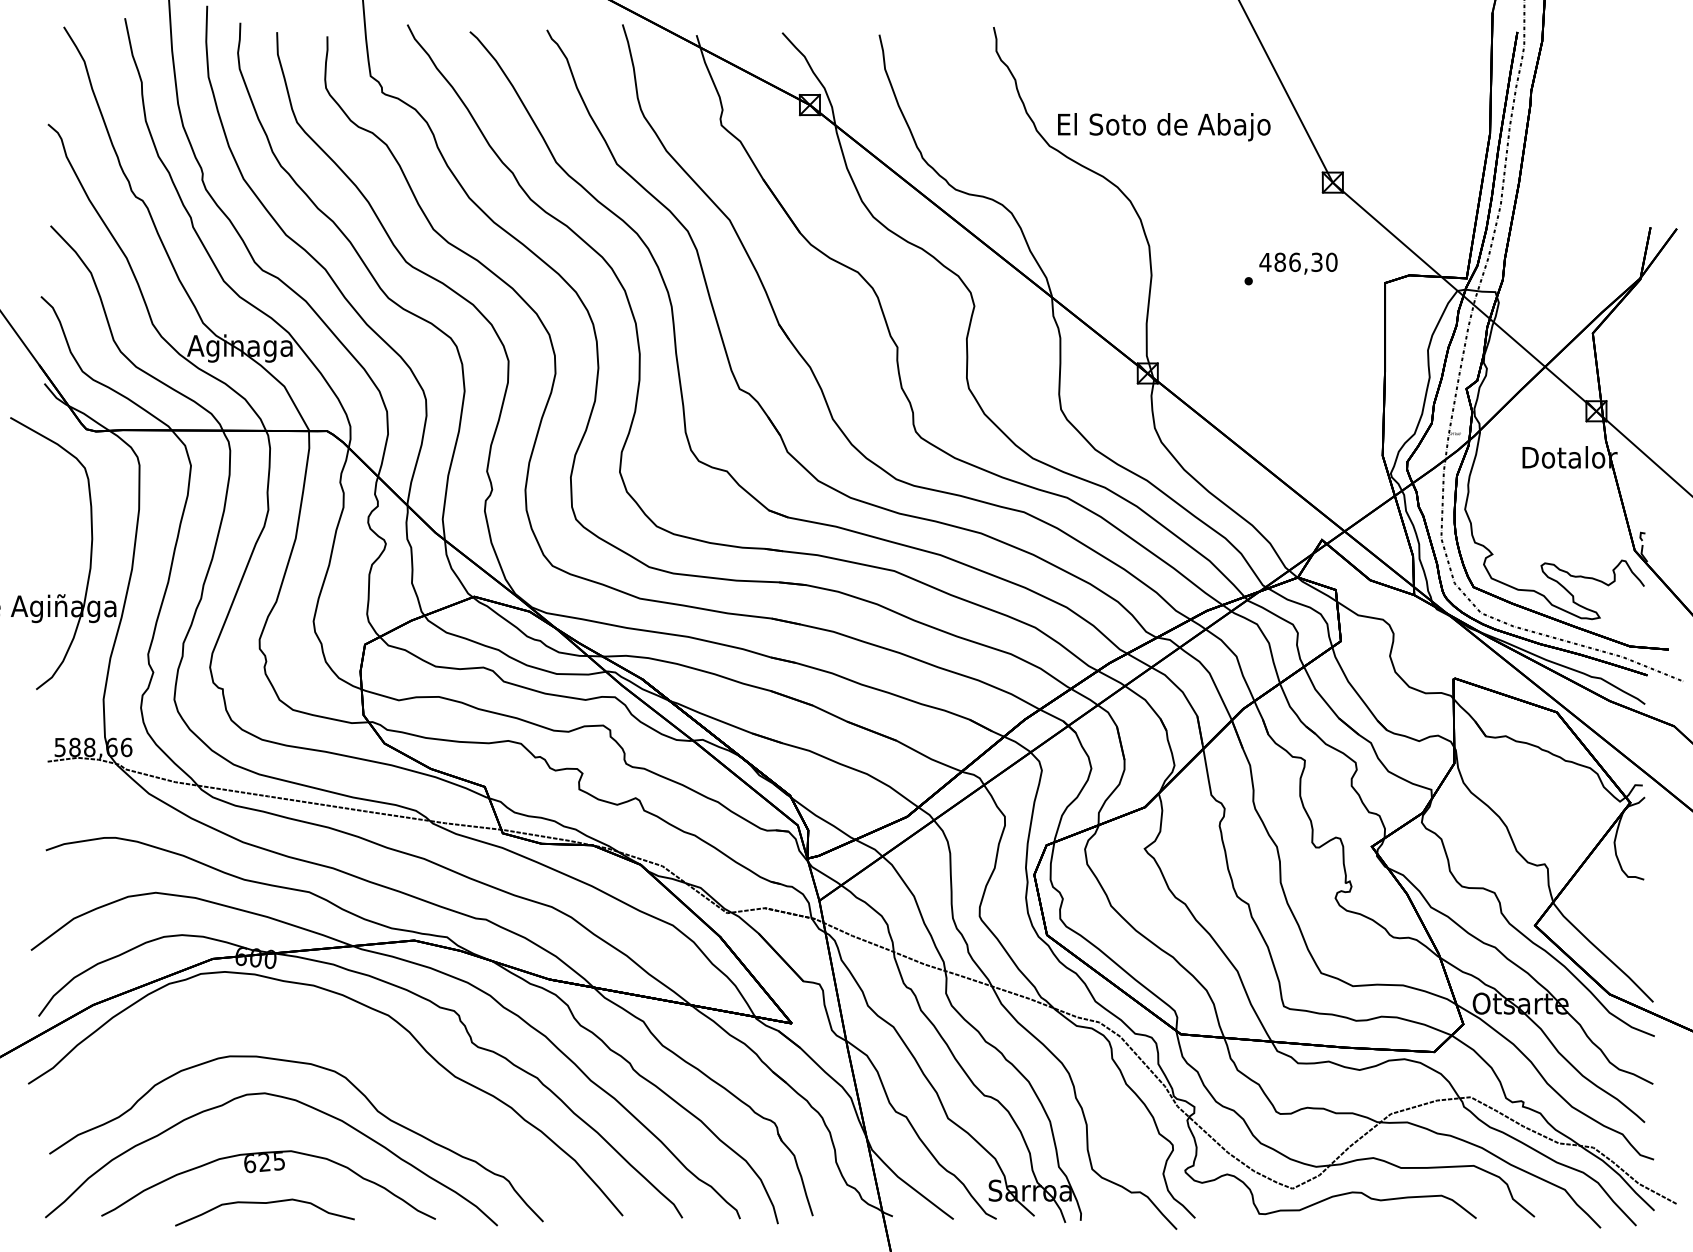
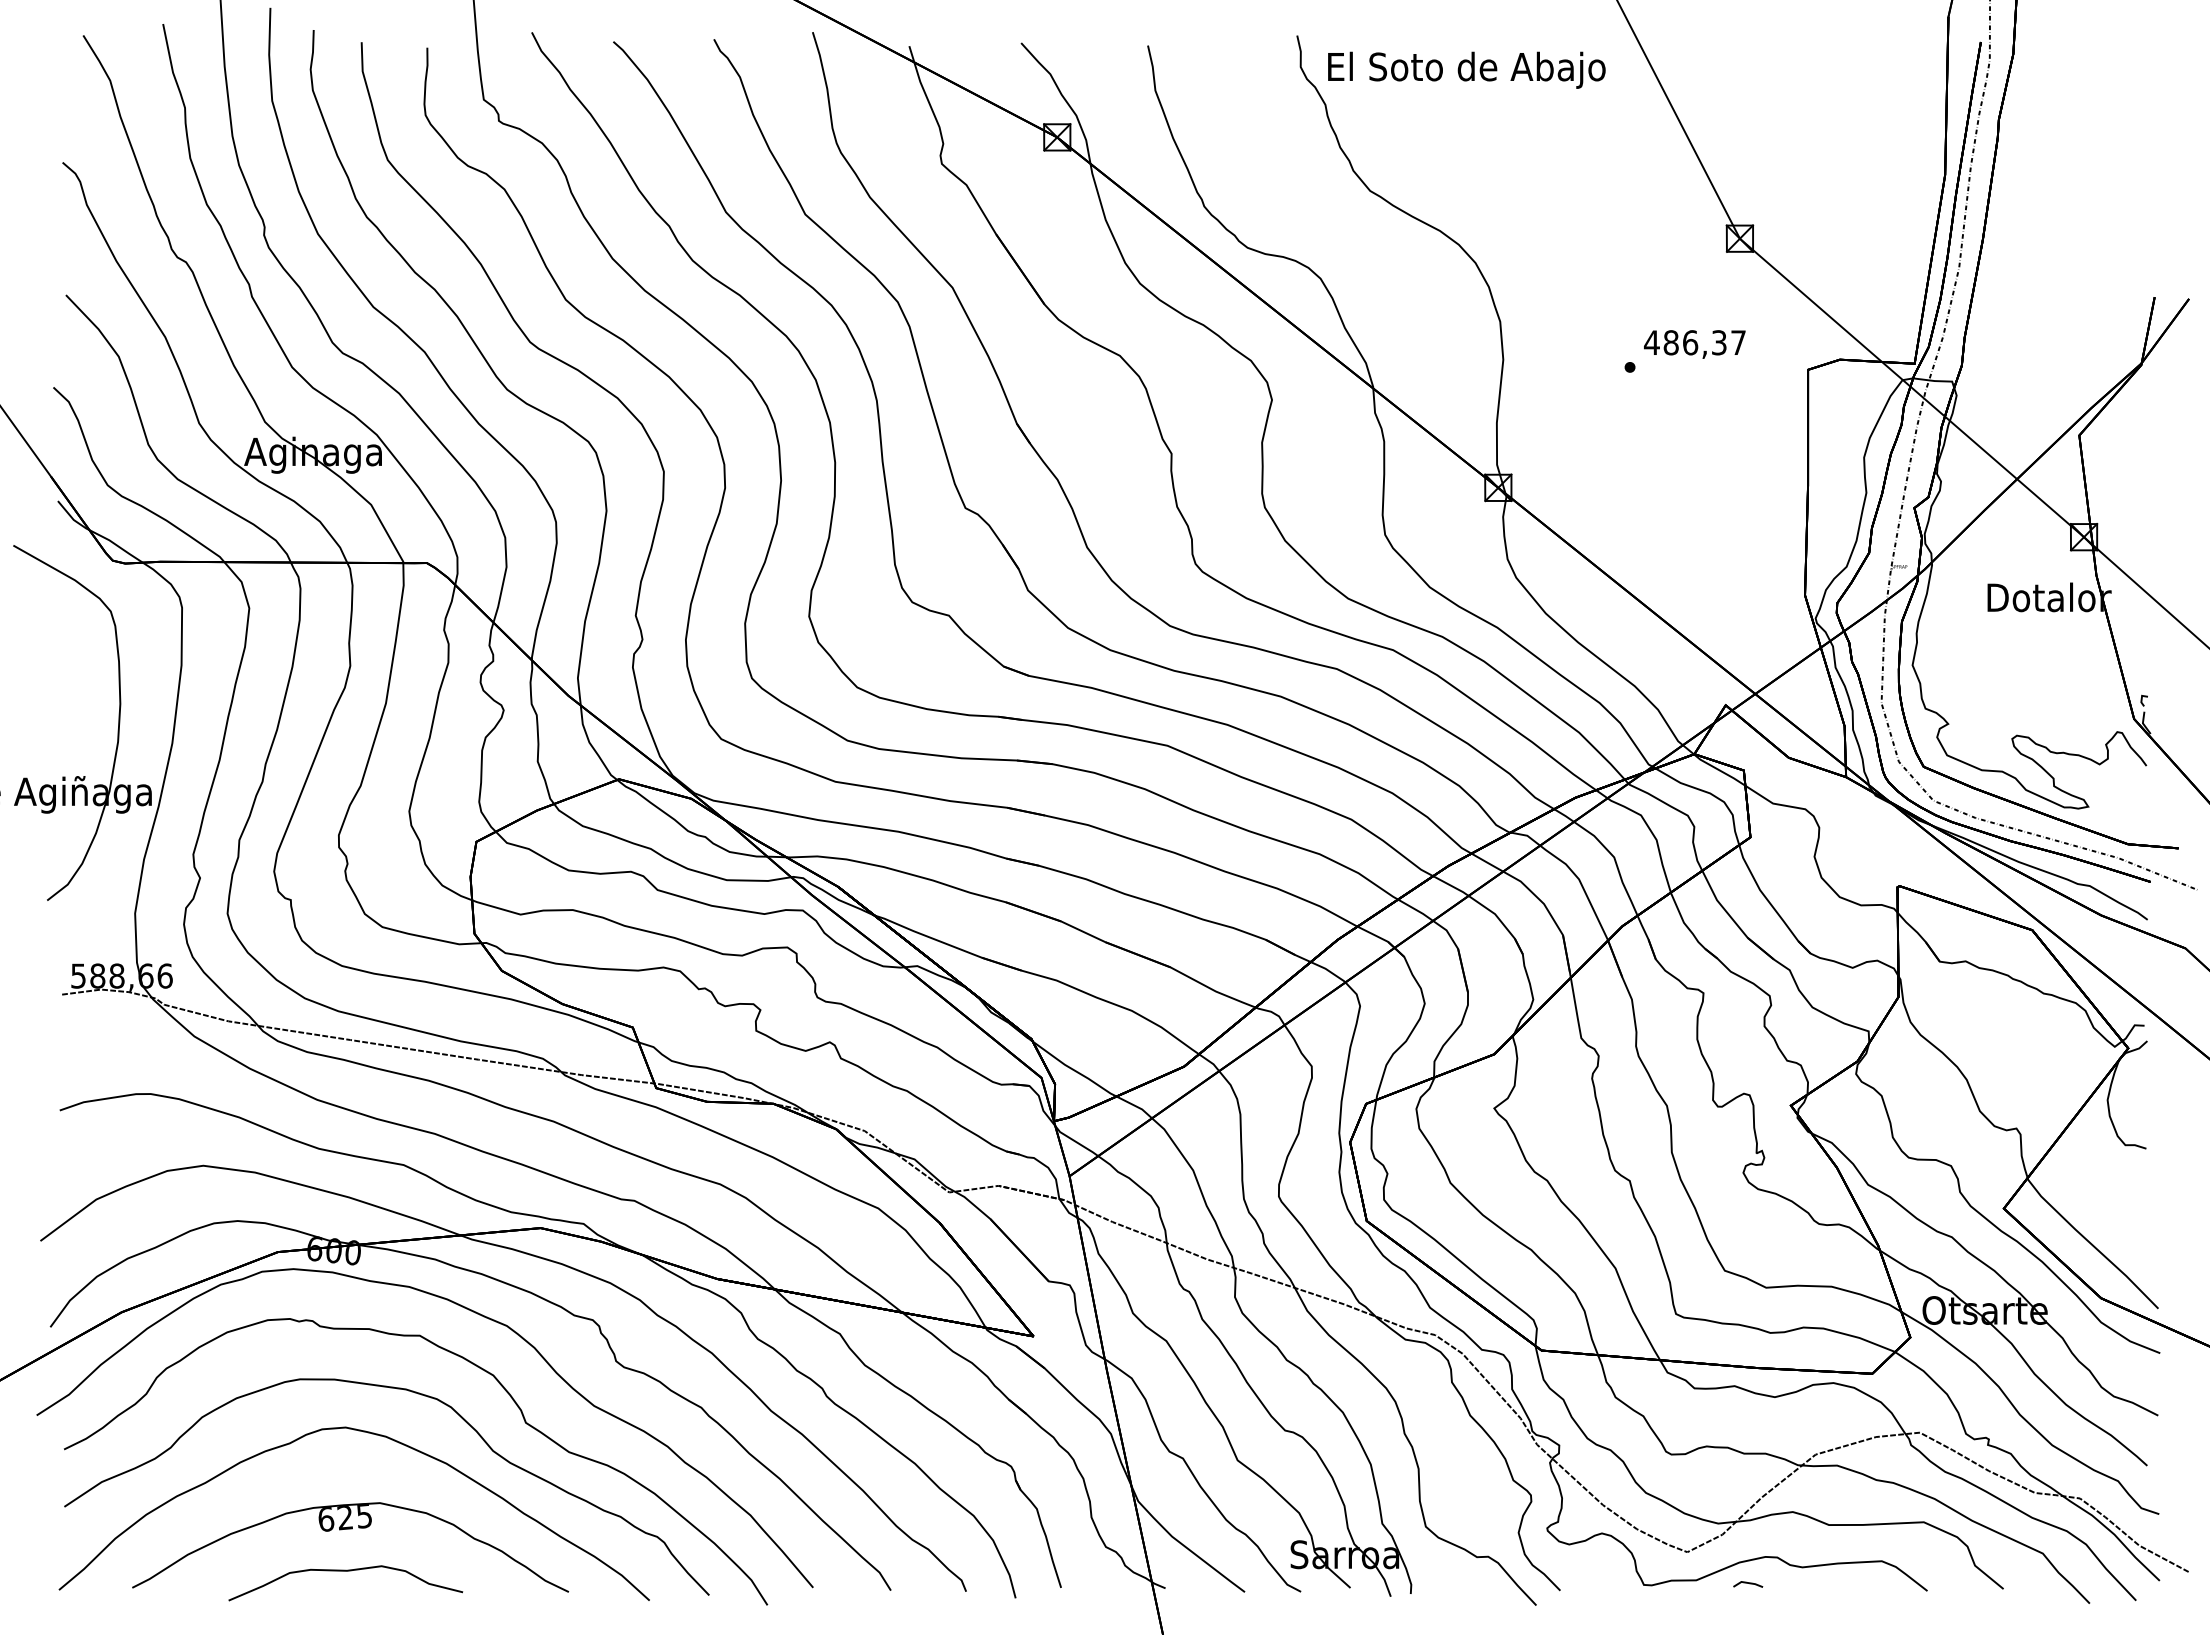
text: (1164, 126) -> (1466, 69), moved
text: (1331, 262) -> (1738, 342), 486,30 -> 486,37
curve: (364, 1046) -> (475, 1366), added
line: (1339, 1212) -> (1748, 1583), added

